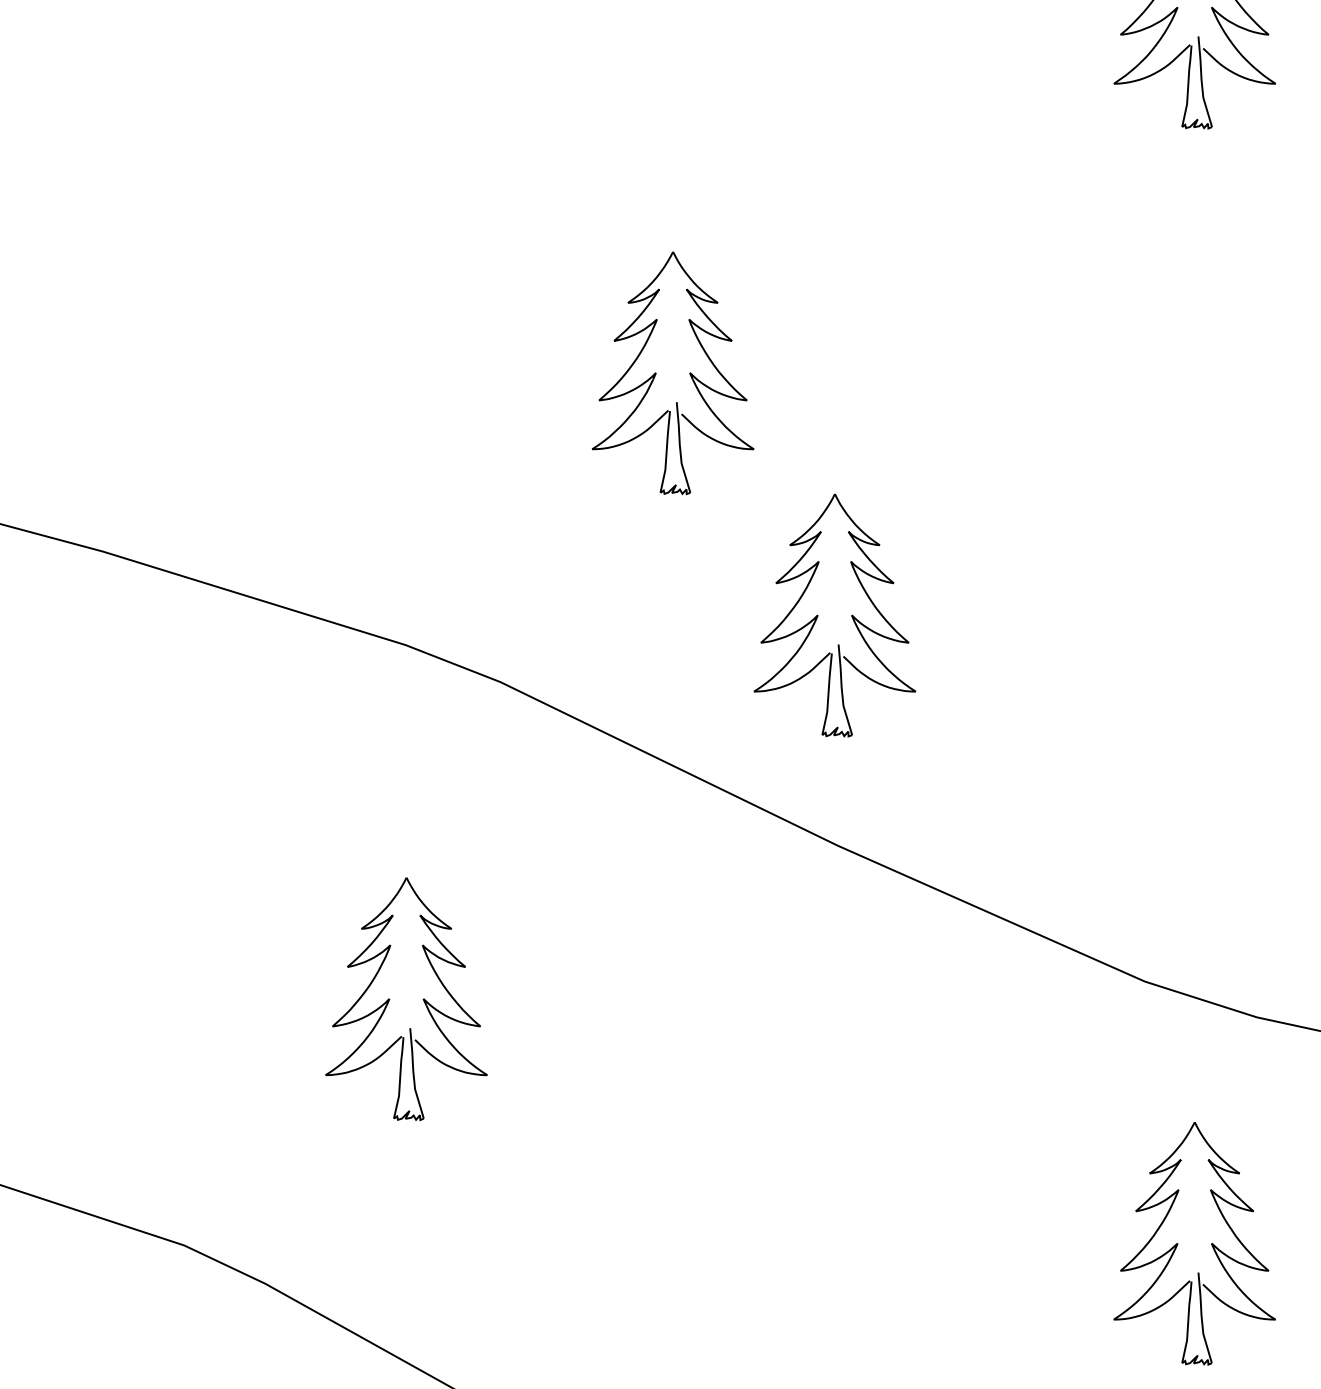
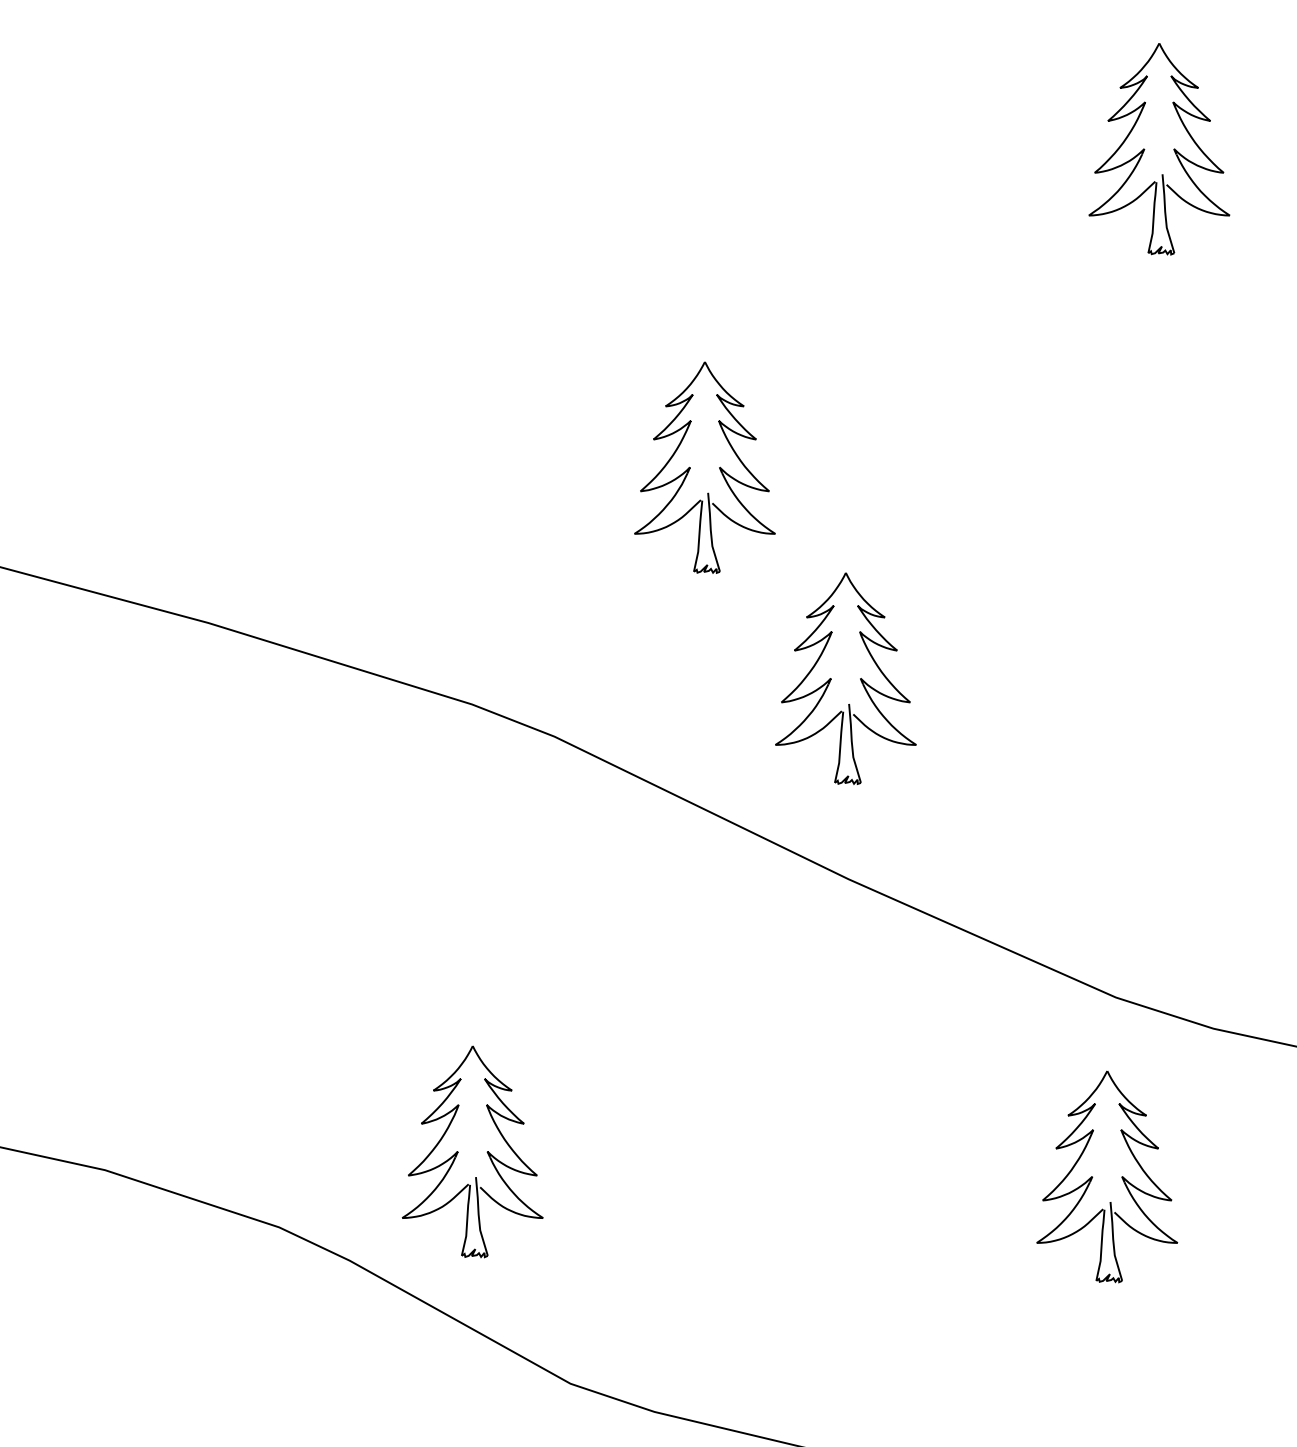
part: (390, 998) -> (458, 1151), moved
part: (1211, 1243) -> (1121, 1176), moved

